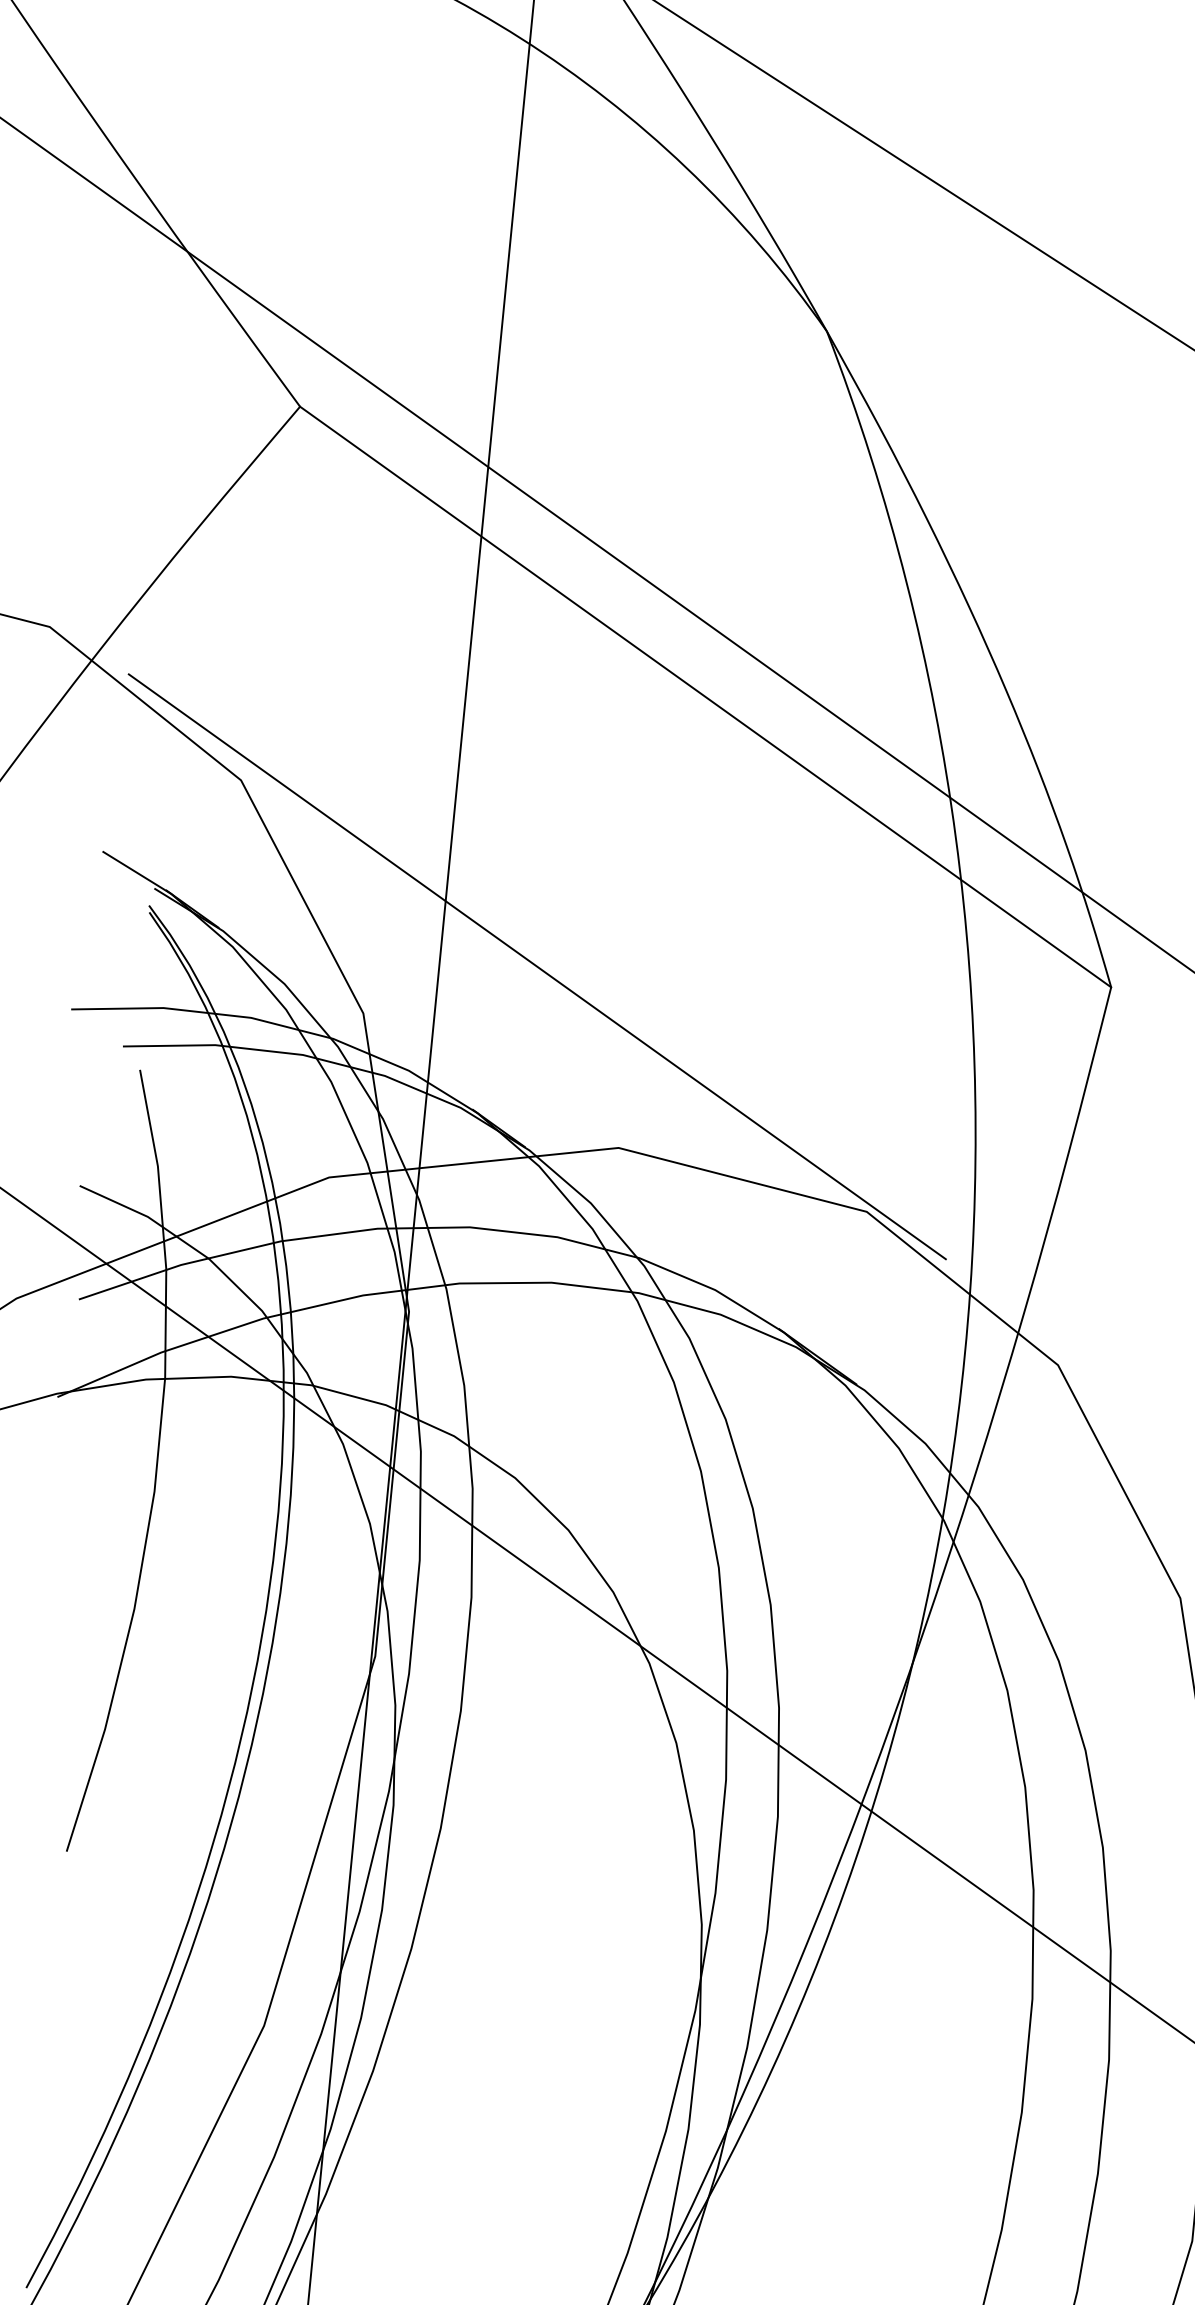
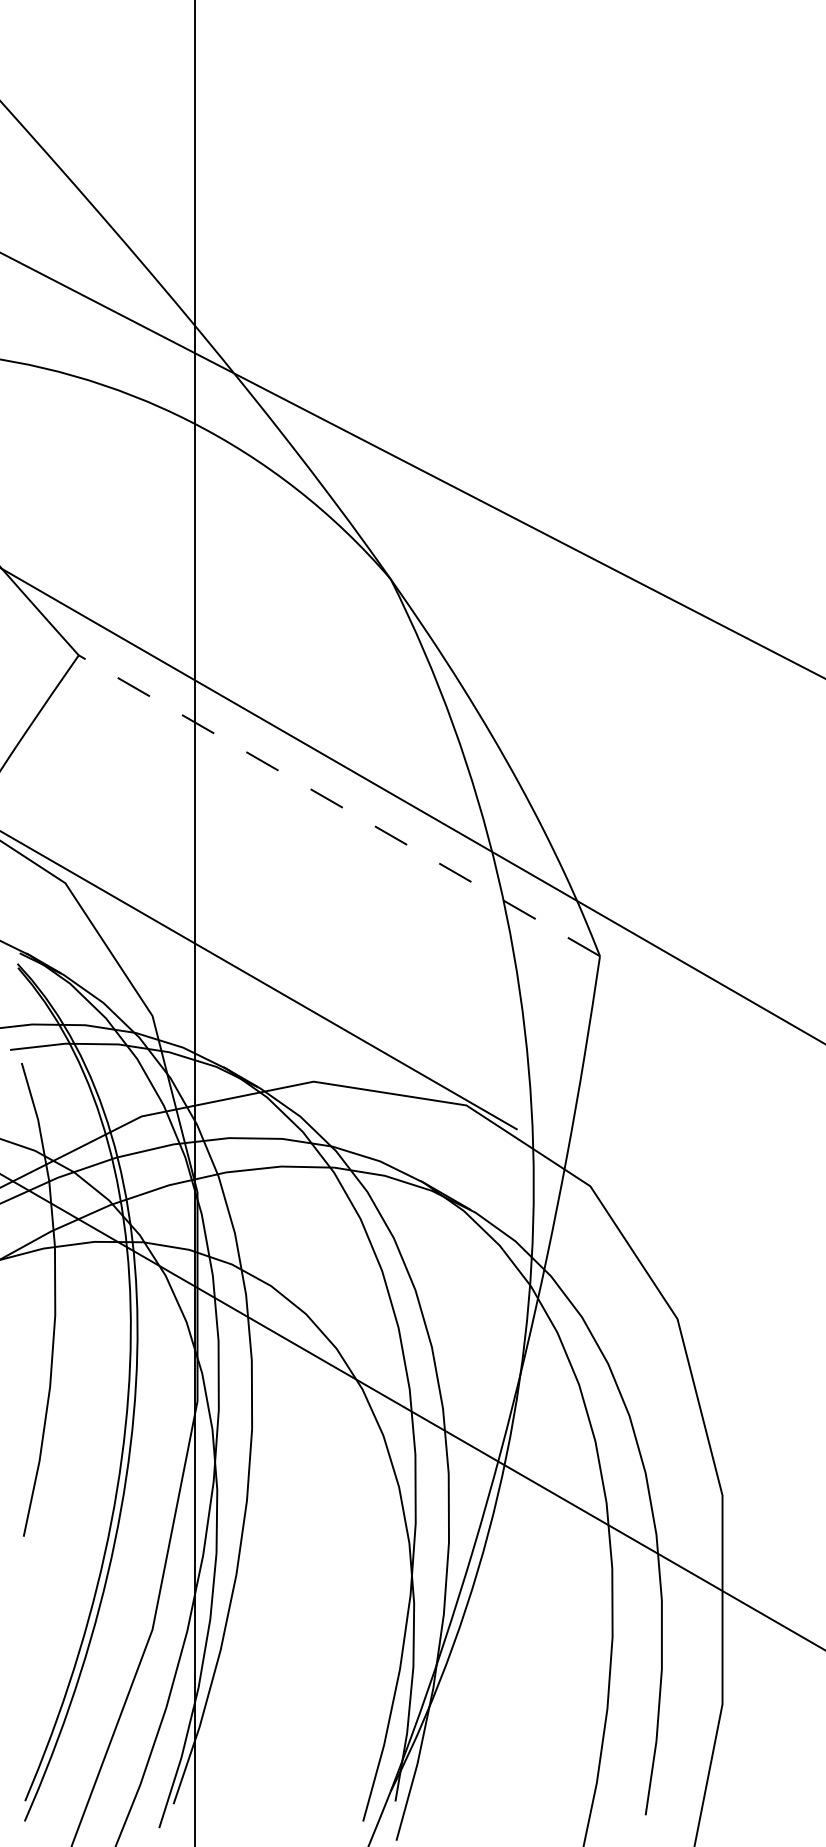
line: (705, 696) -> (339, 805), solid -> dashed

